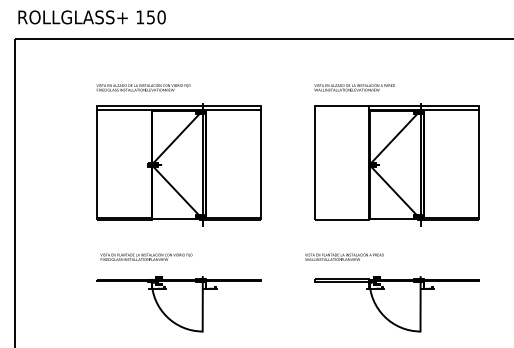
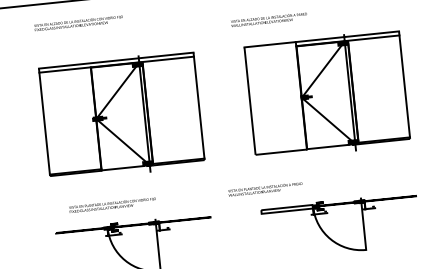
text: (143, 87) -> (78, 23), moved
text: (354, 87) -> (268, 19), moved
text: (146, 256) -> (112, 204), moved
text: (344, 256) -> (265, 188), moved

